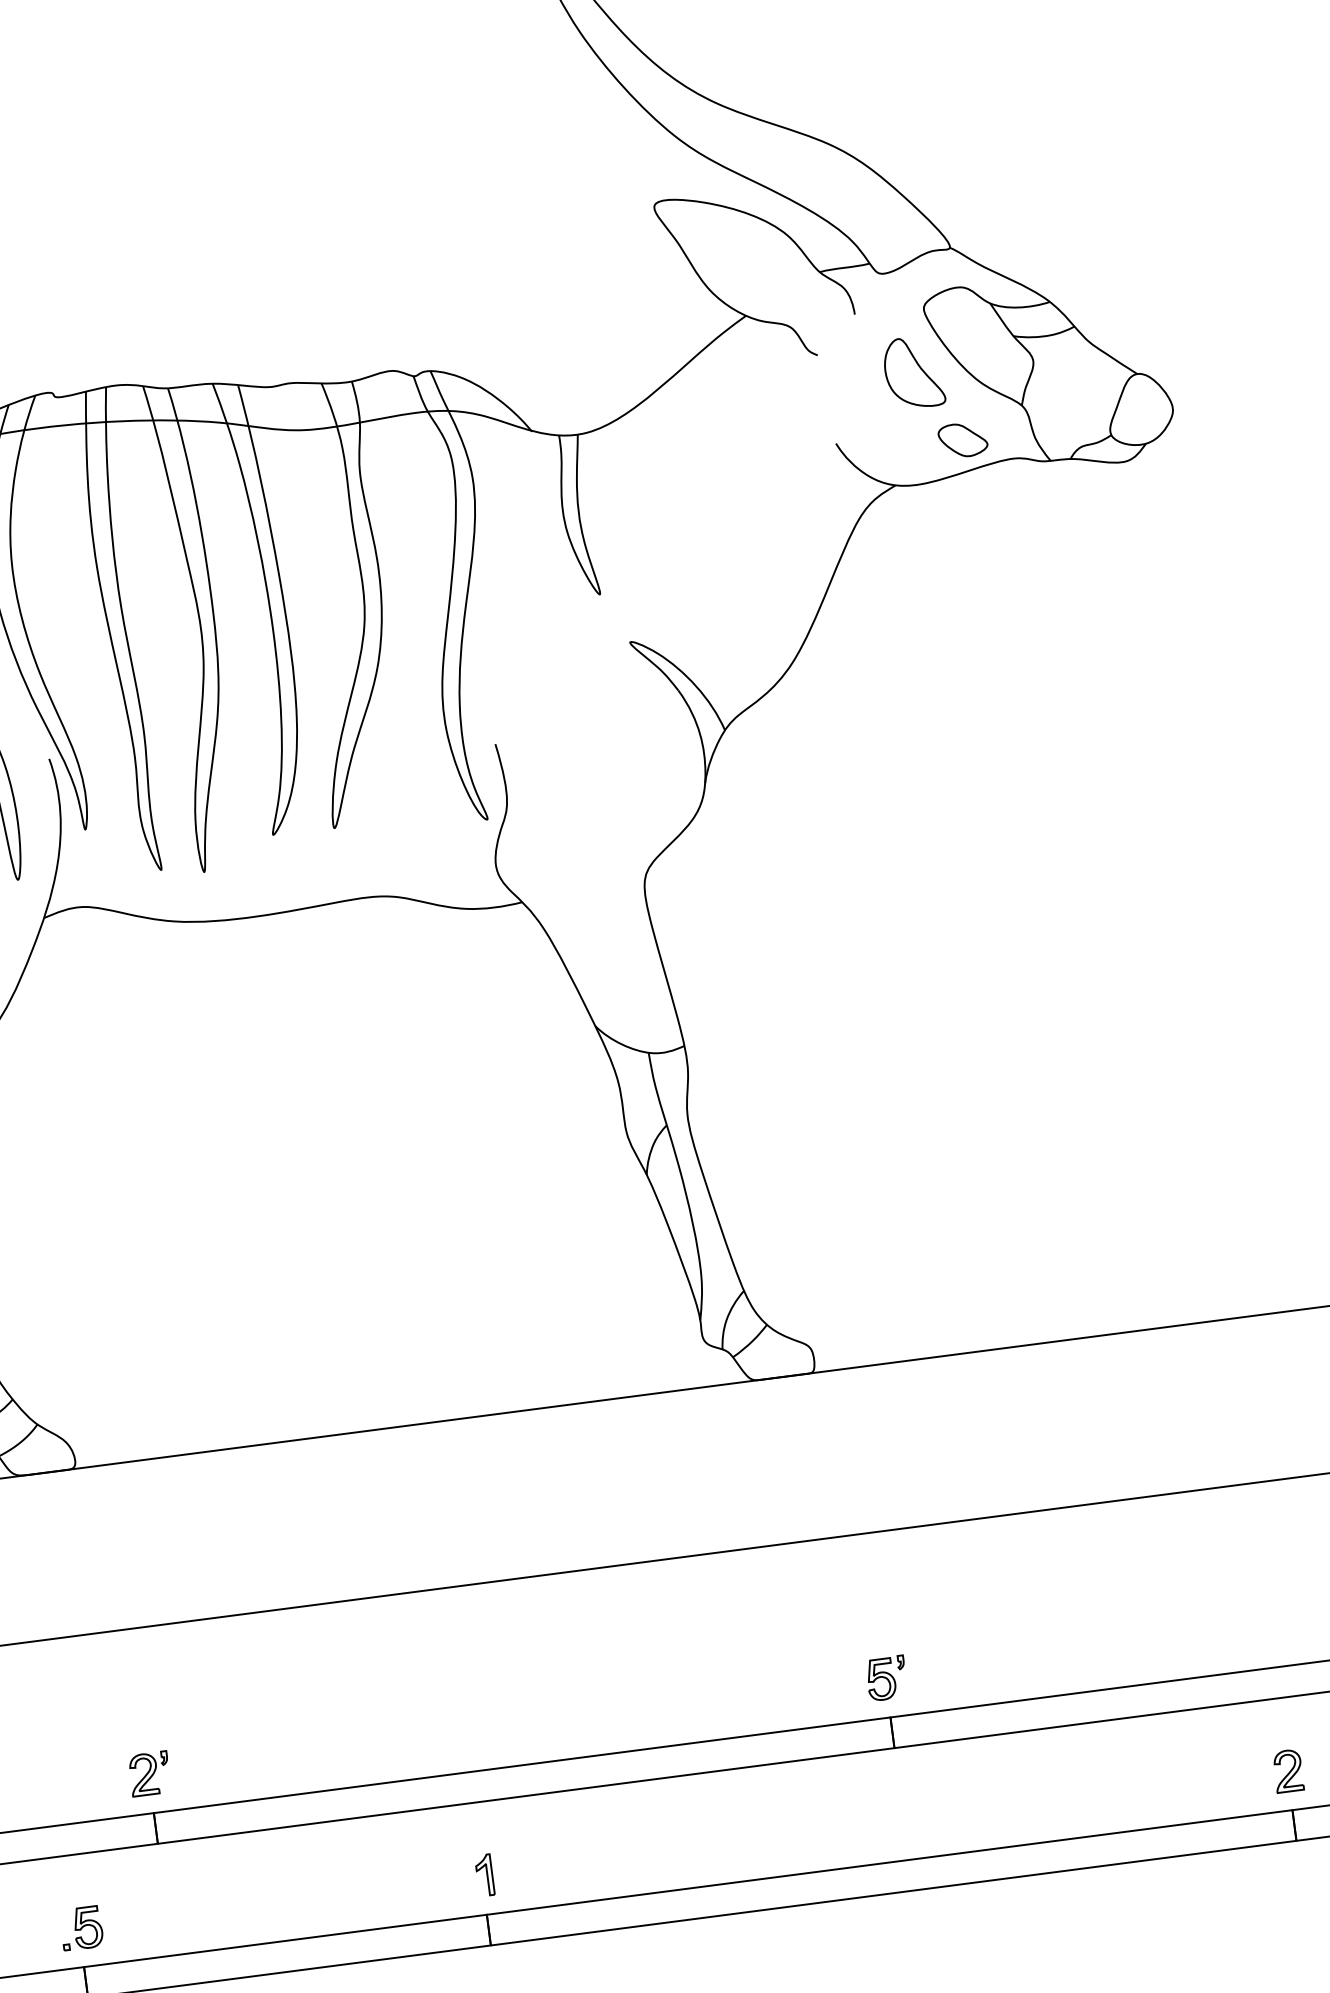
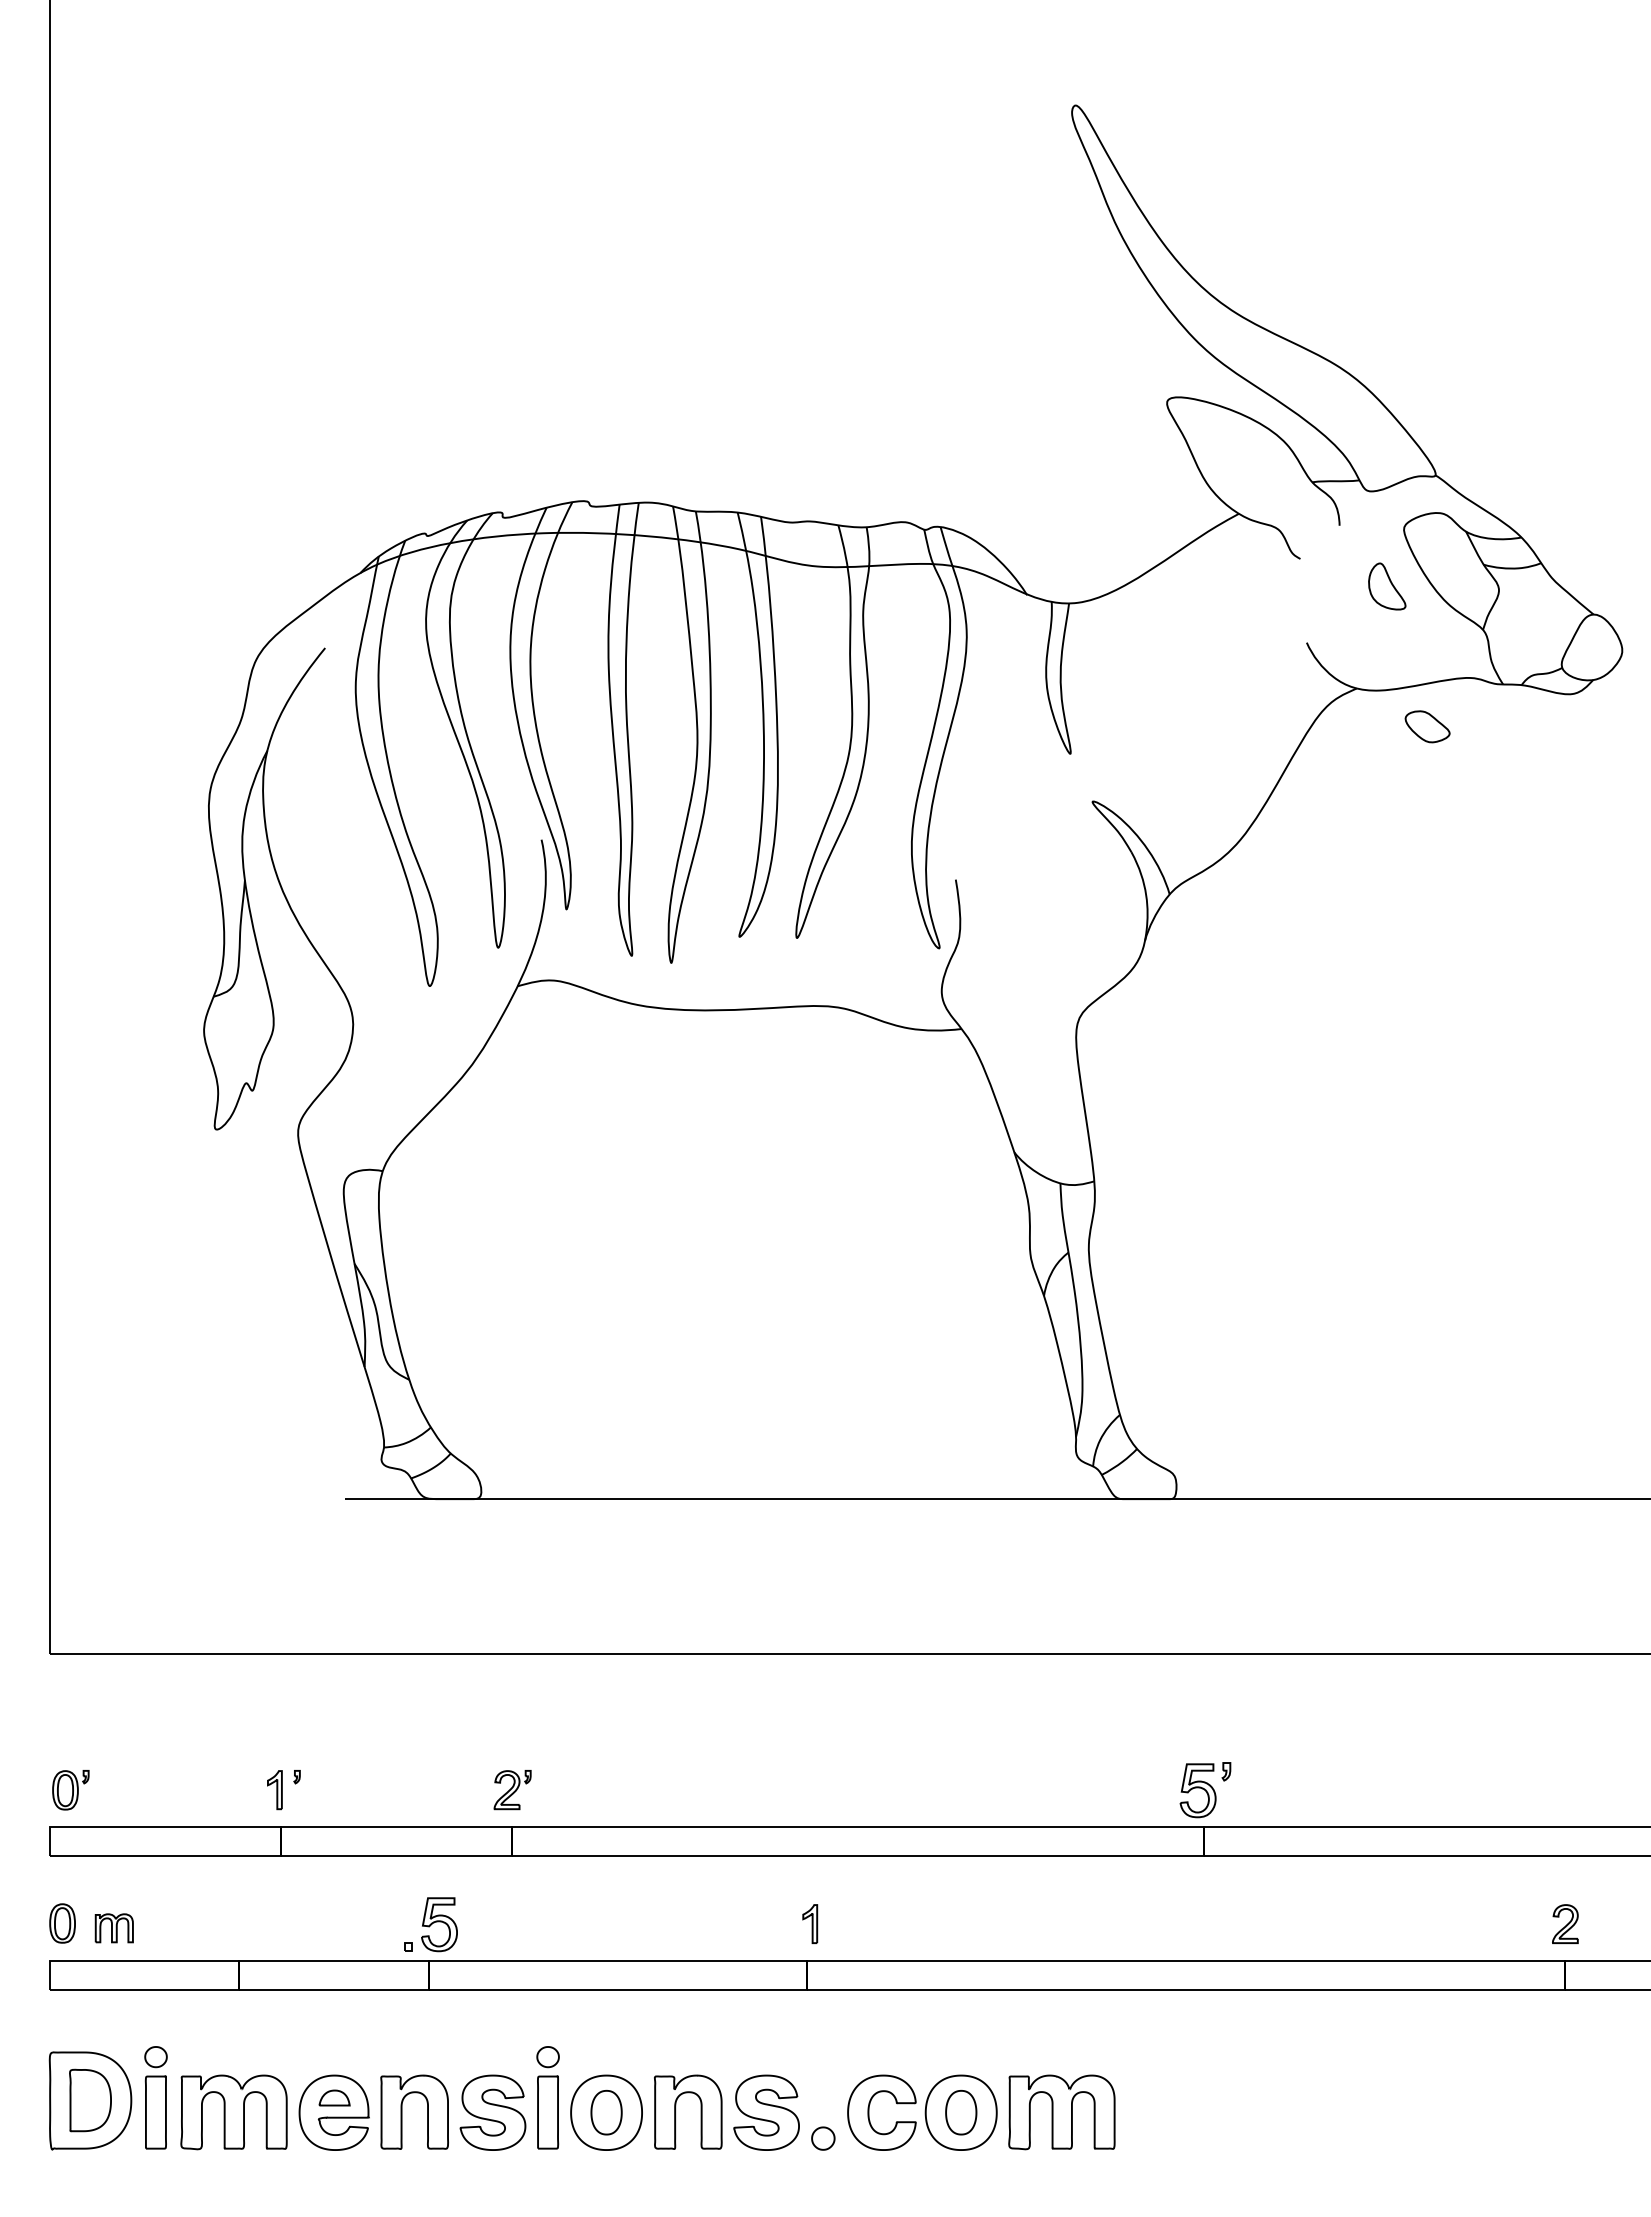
part: (914, 372) -> (1387, 586), size x0.7
part: (962, 439) -> (1427, 726), moved
part: (885, 1678) -> (1204, 1790), size x1.4
part: (81, 1928) -> (431, 1924), size x1.4

